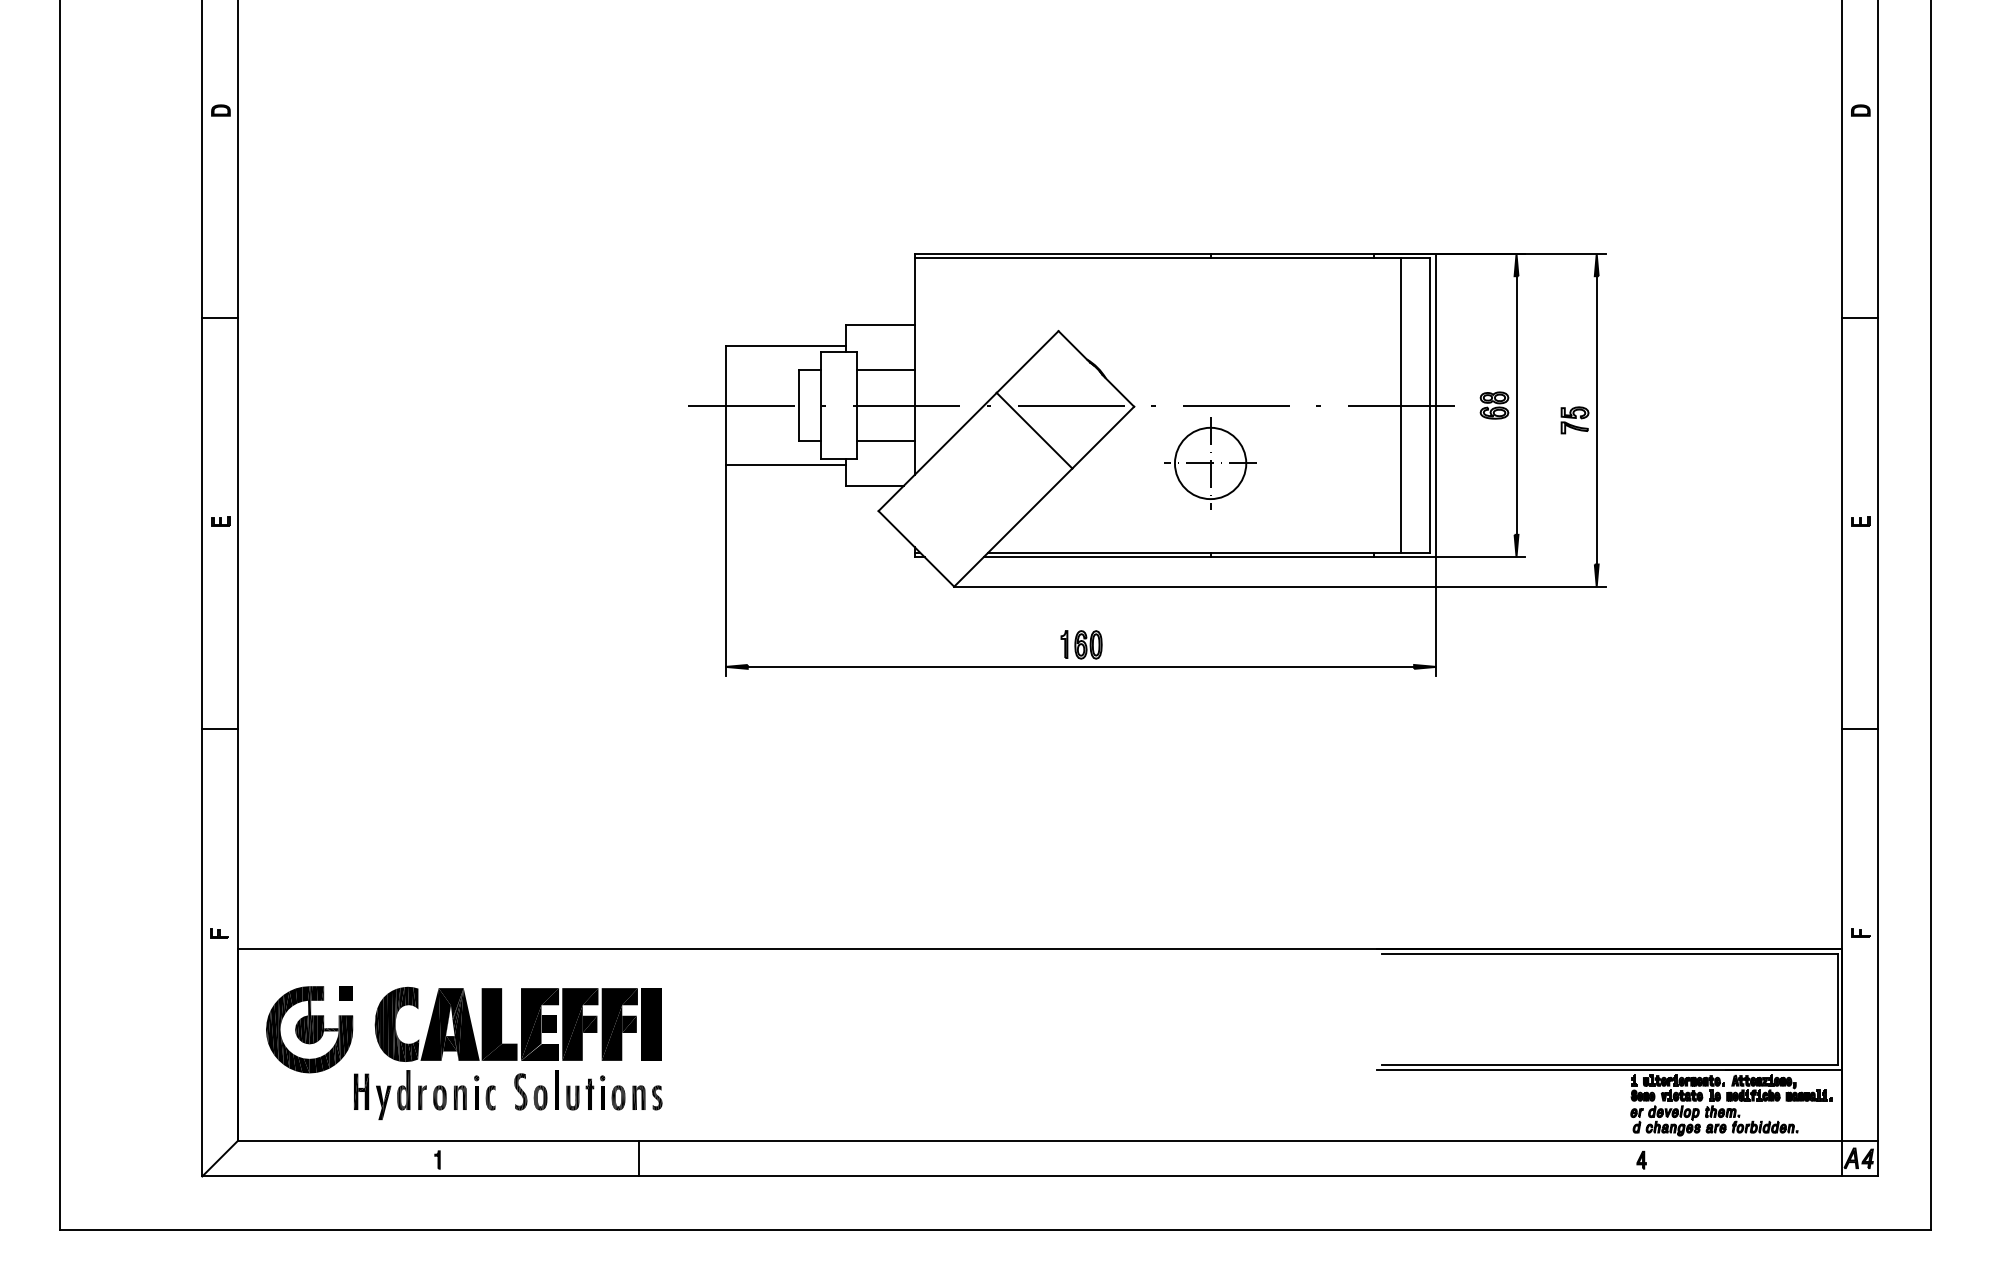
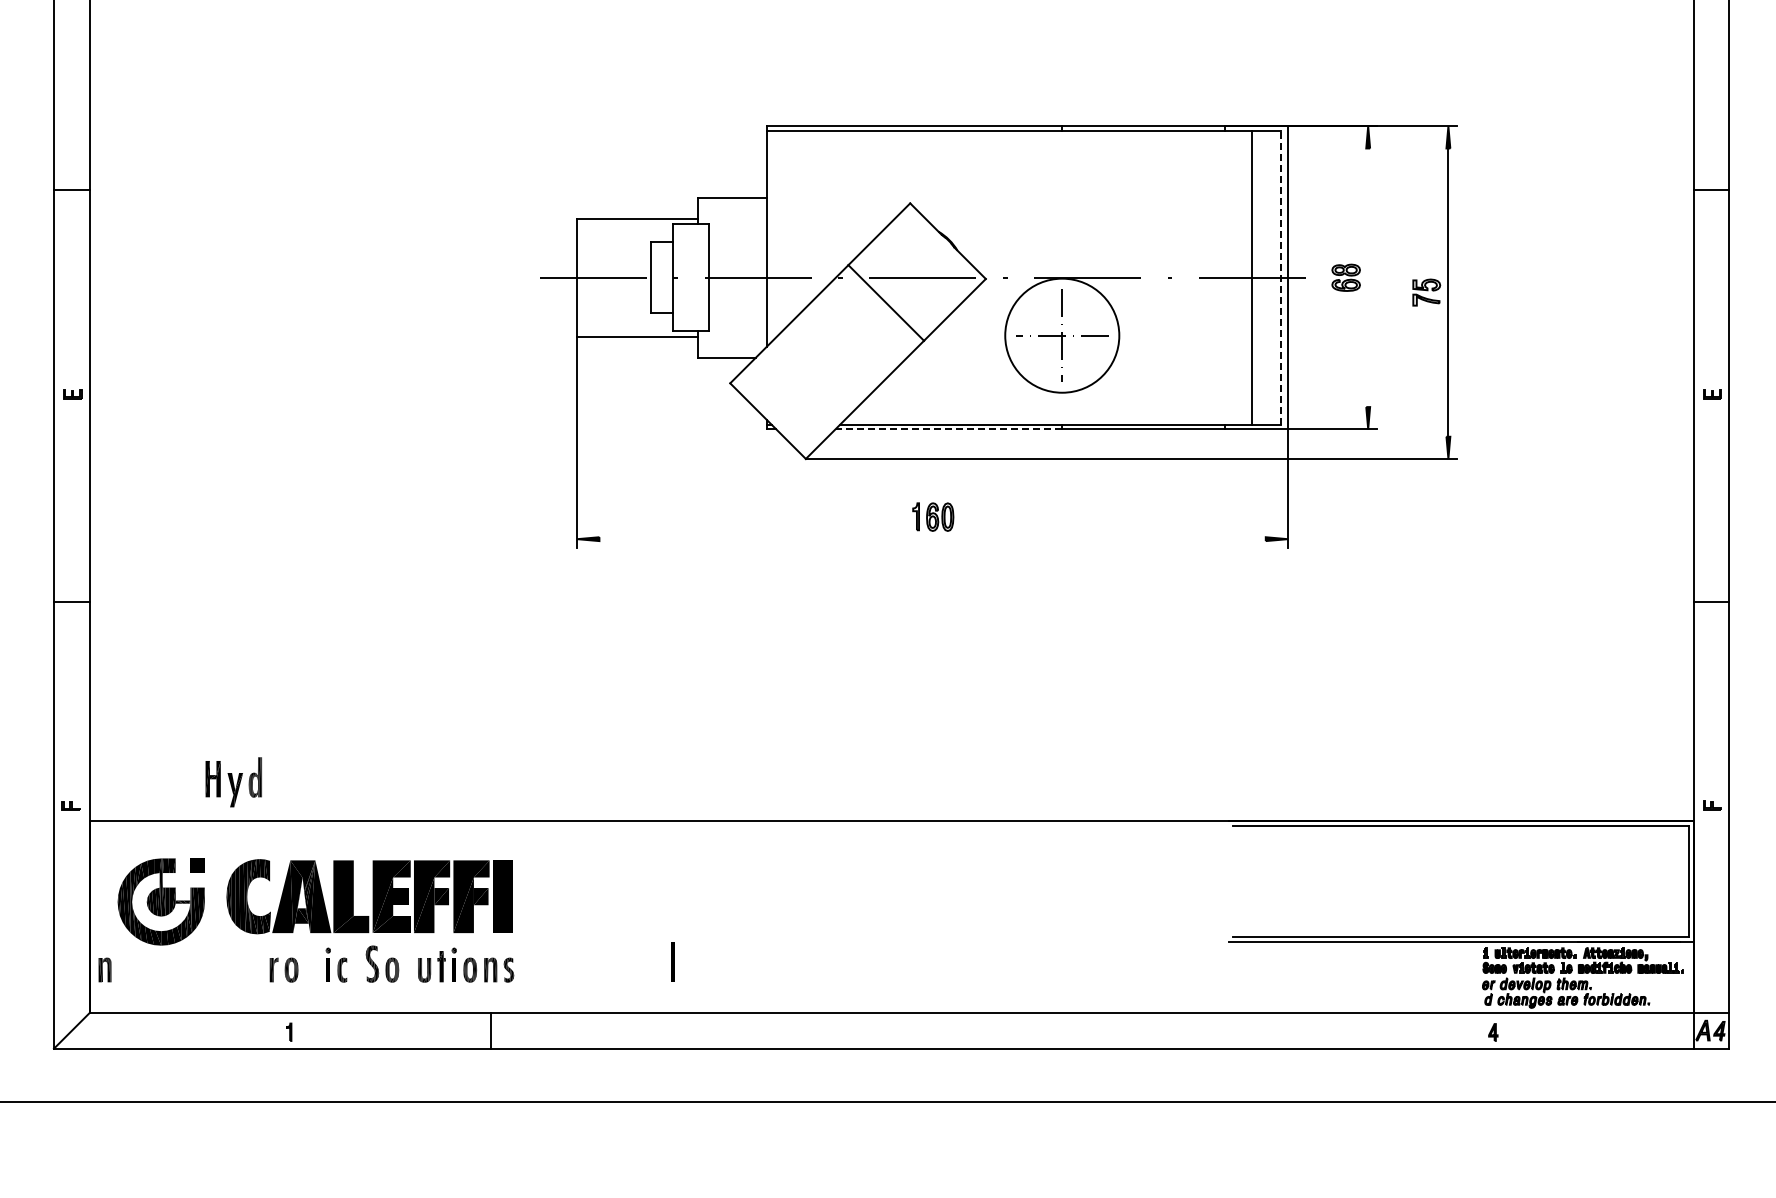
line: (885, 369) -> (737, 241), removed
line: (1429, 405) -> (1281, 277), solid -> dashed
line: (1516, 405) -> (1368, 277), removed
line: (885, 441) -> (737, 313), removed
circle: (1210, 463) -> (1062, 335), size x1.6
line: (1096, 557) -> (948, 429), solid -> dashed
line: (1080, 666) -> (932, 538), removed
line: (556, 1089) -> (673, 961), moved
part: (382, 1095) -> (234, 782), moved
part: (460, 1097) -> (105, 969), moved

